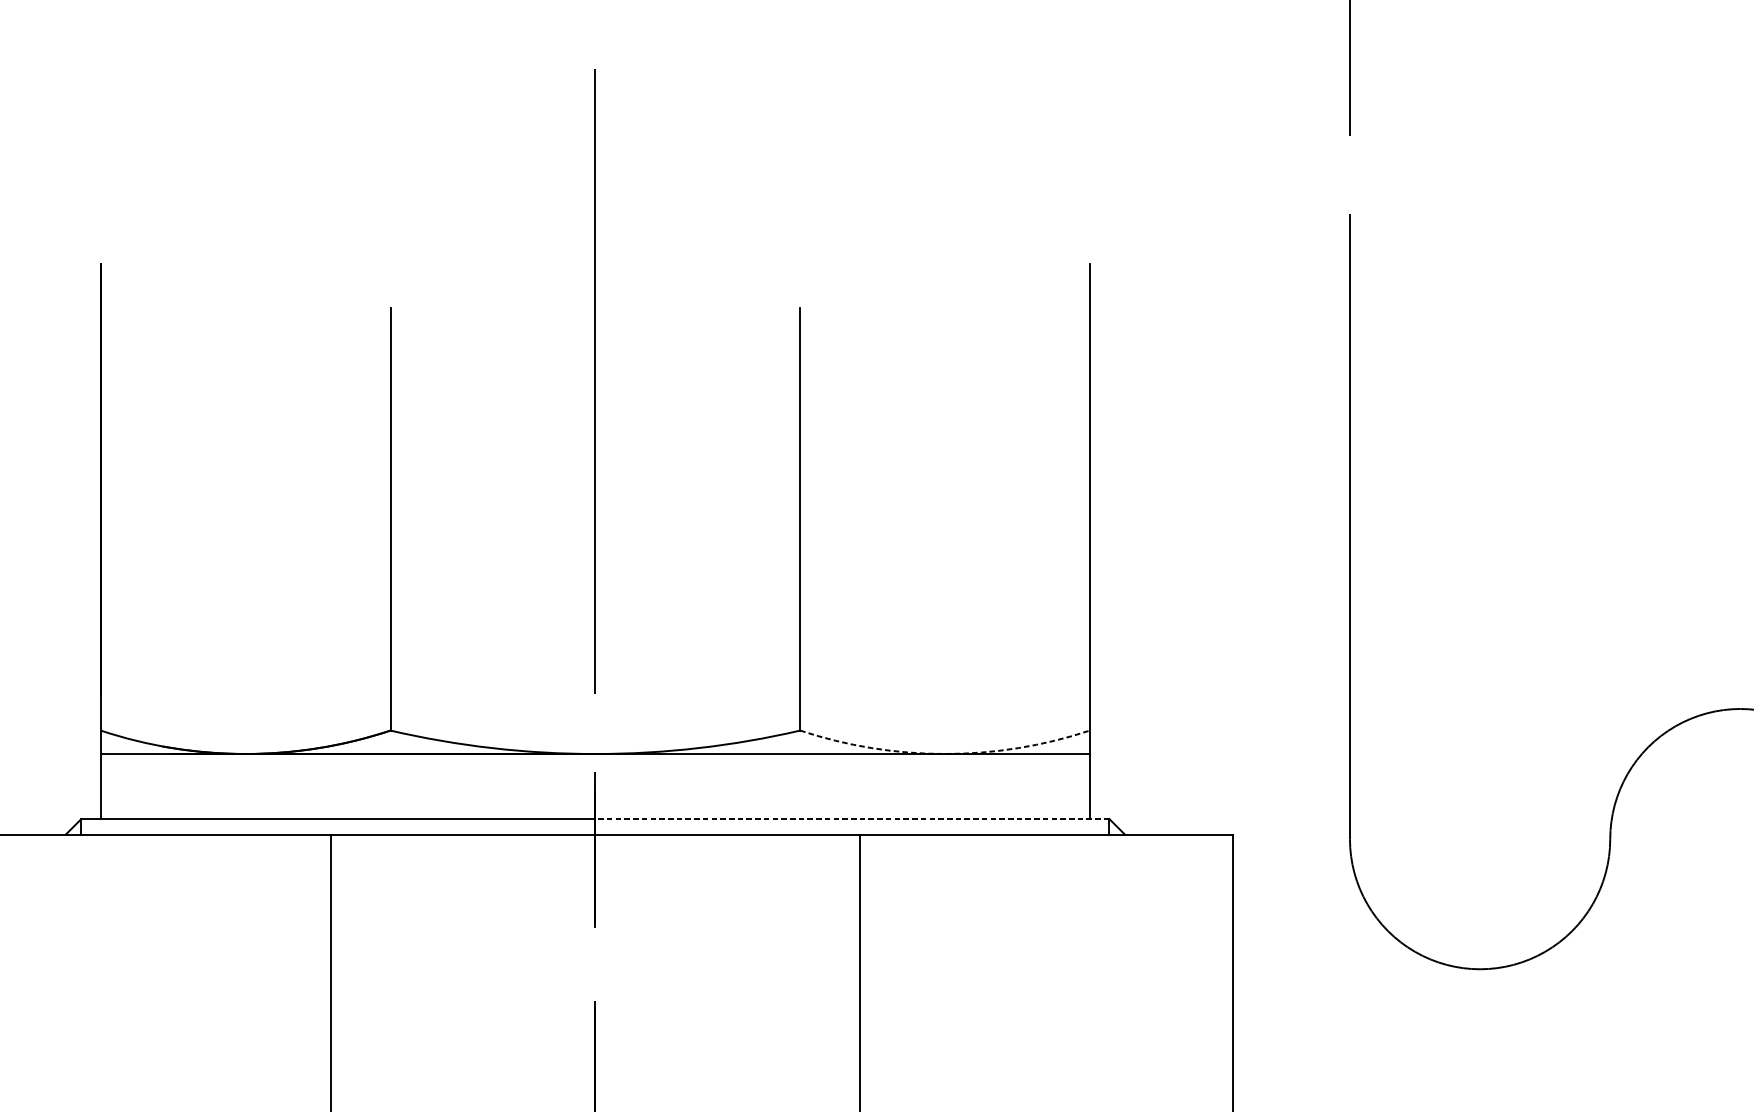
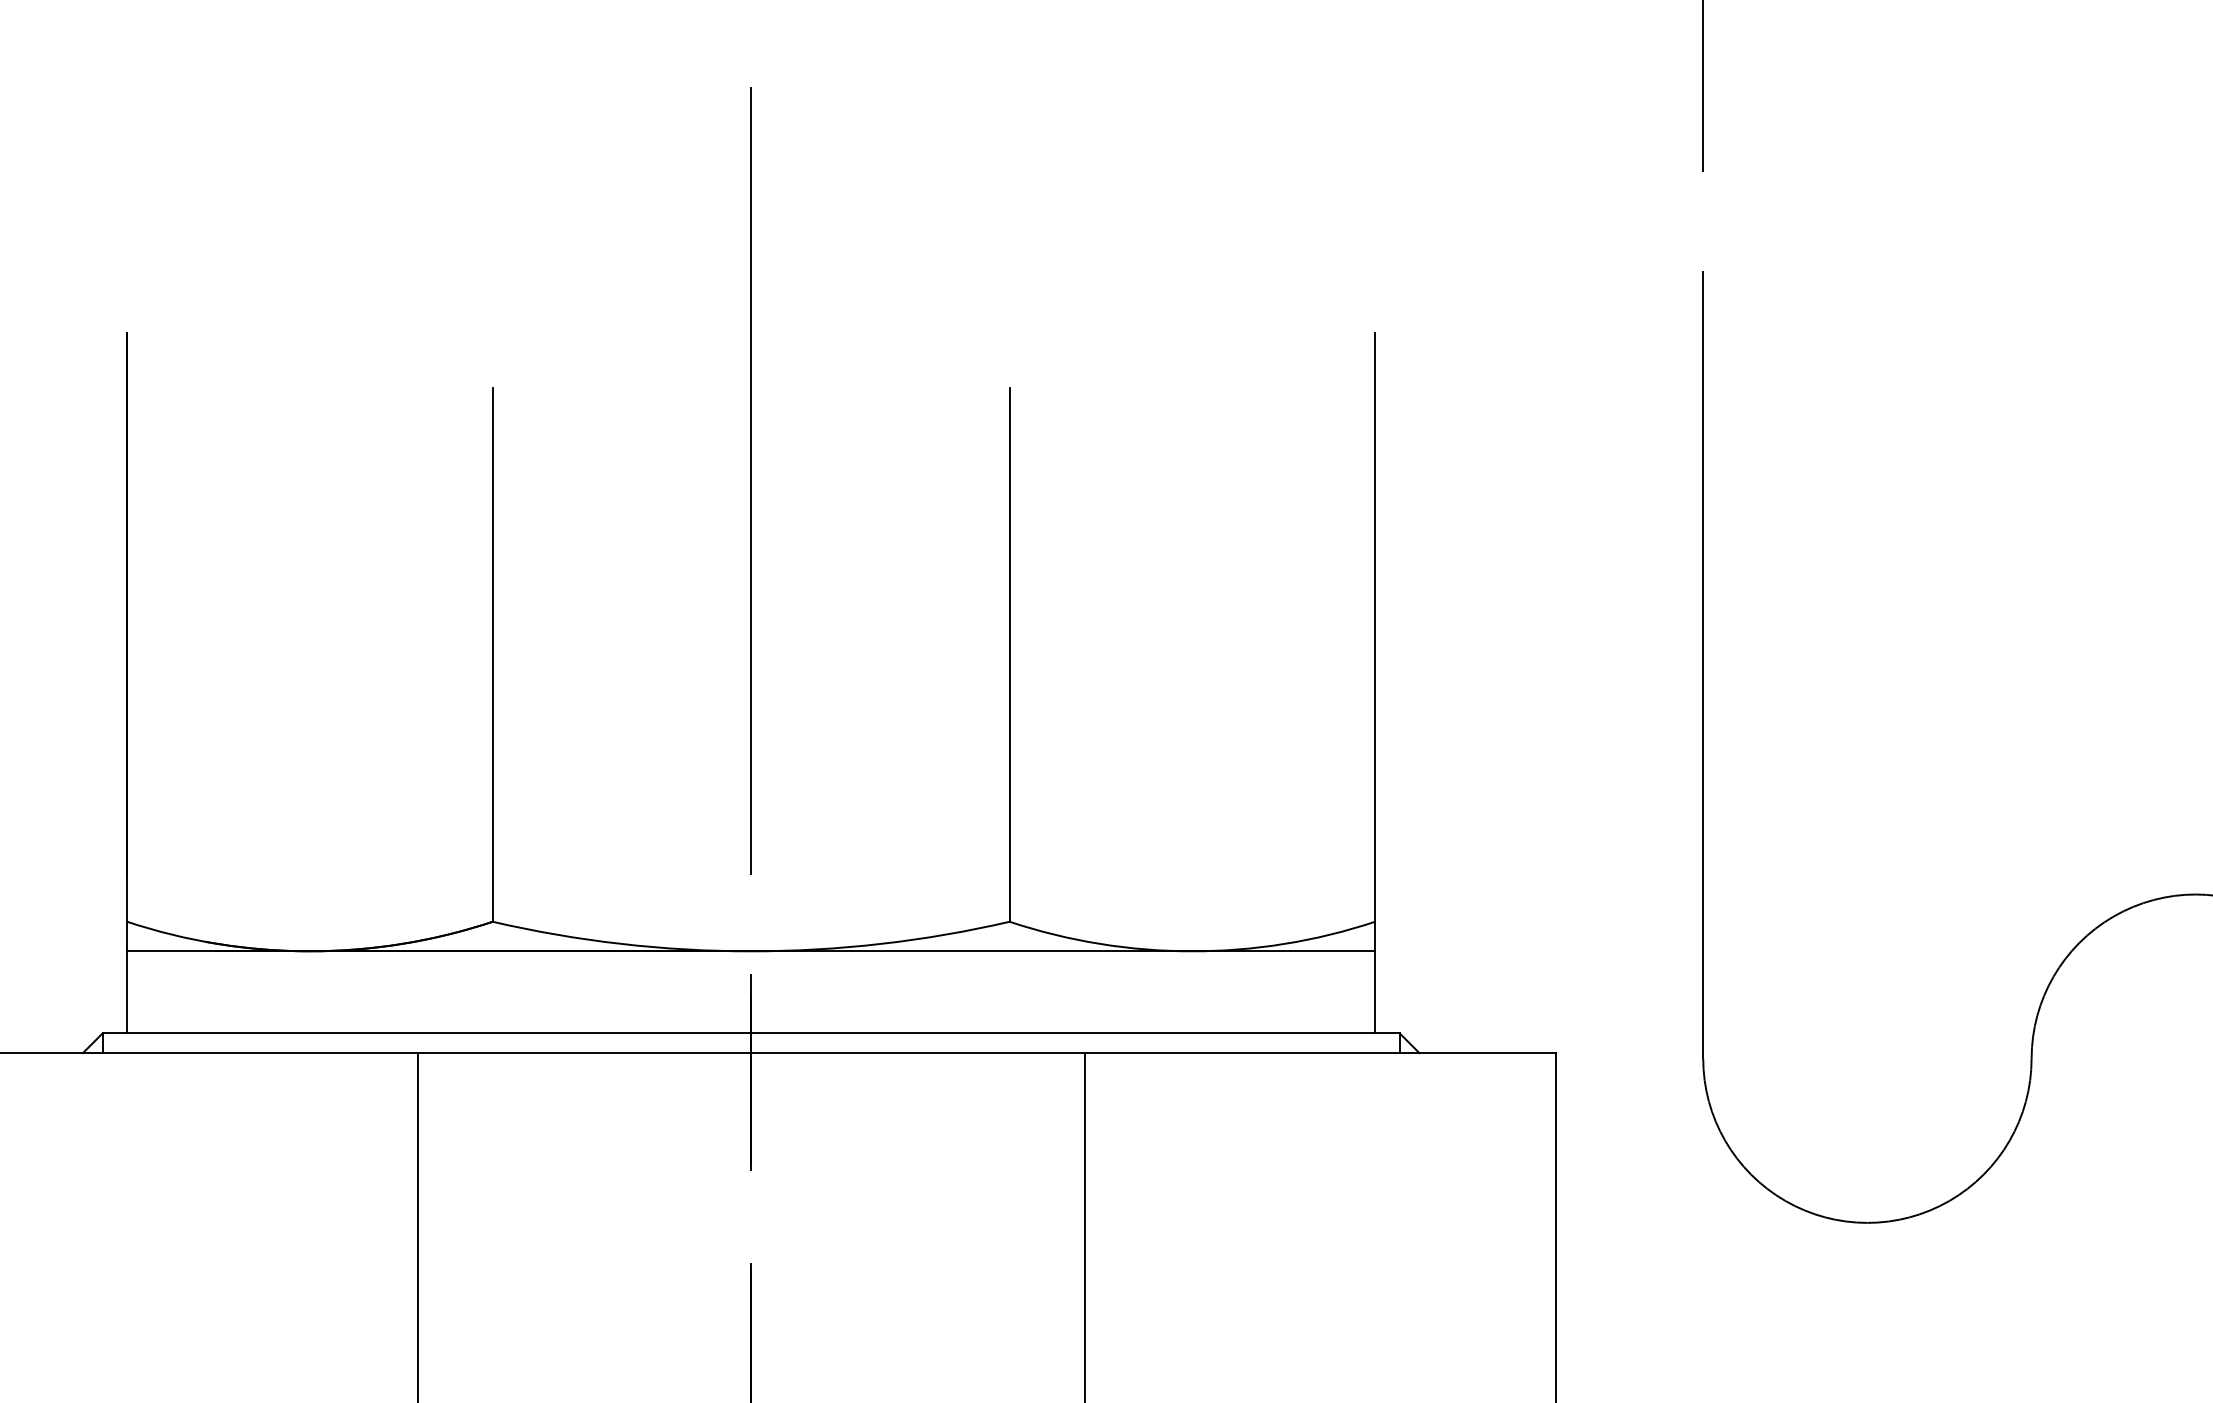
arc: (945, 754) -> (1192, 951), dashed -> solid
line: (851, 819) -> (1074, 1033), dashed -> solid

